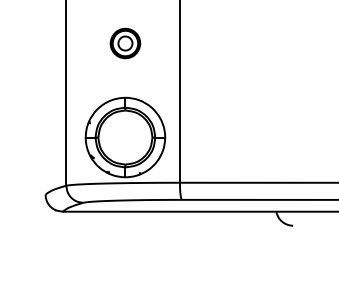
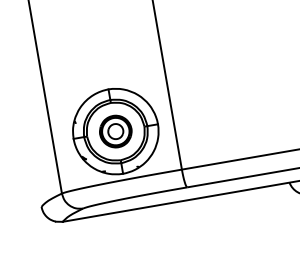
part: (125, 43) -> (115, 131), moved

